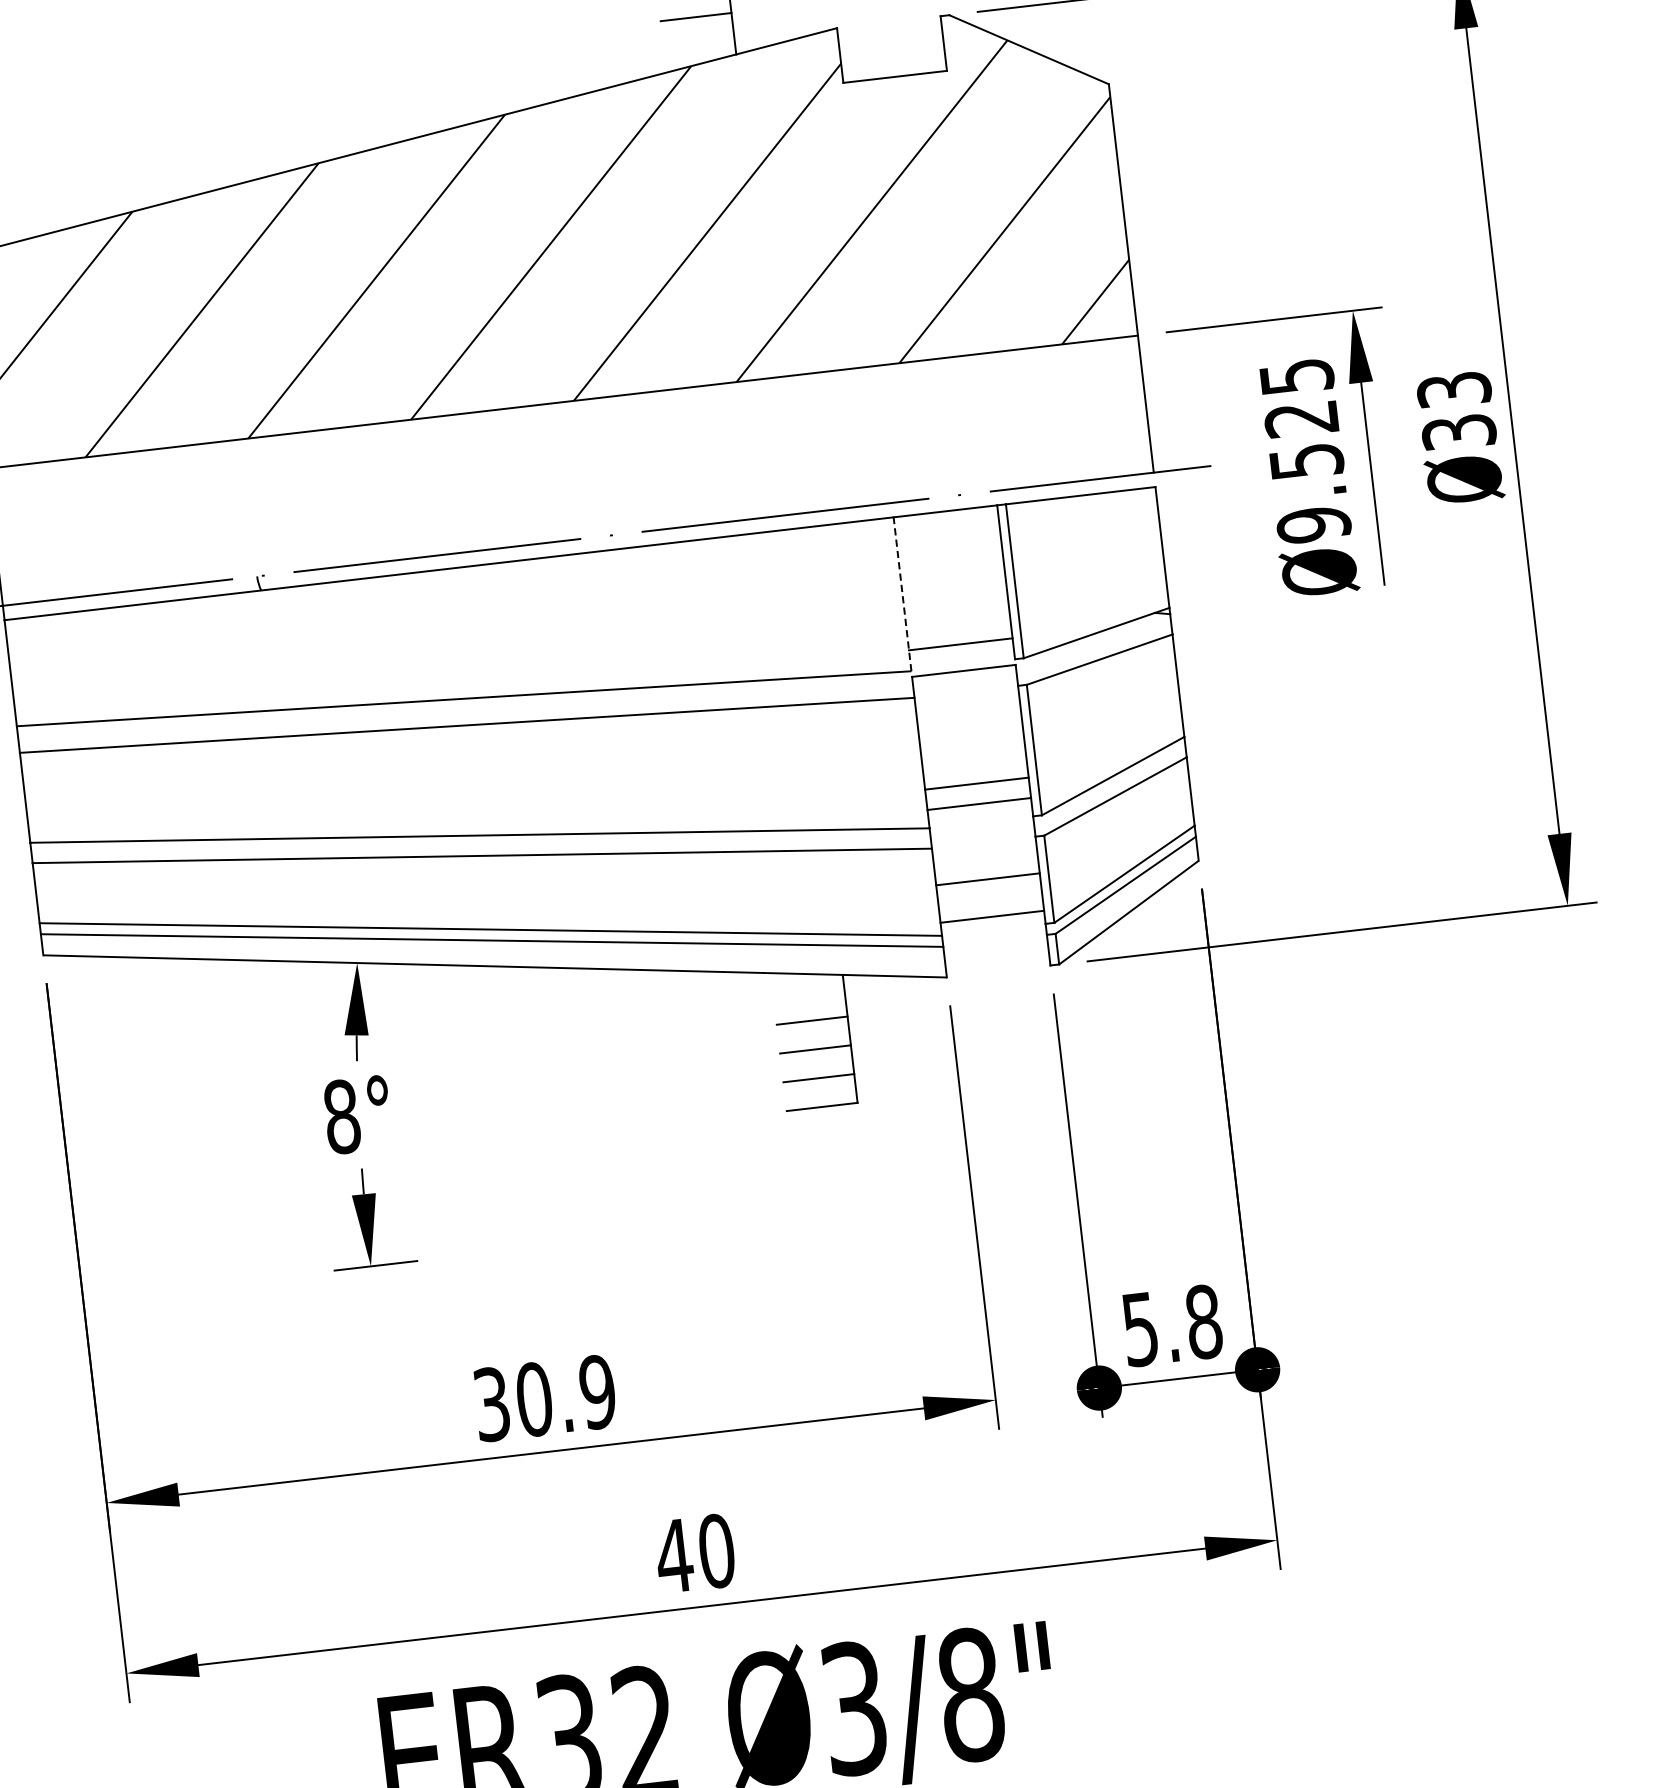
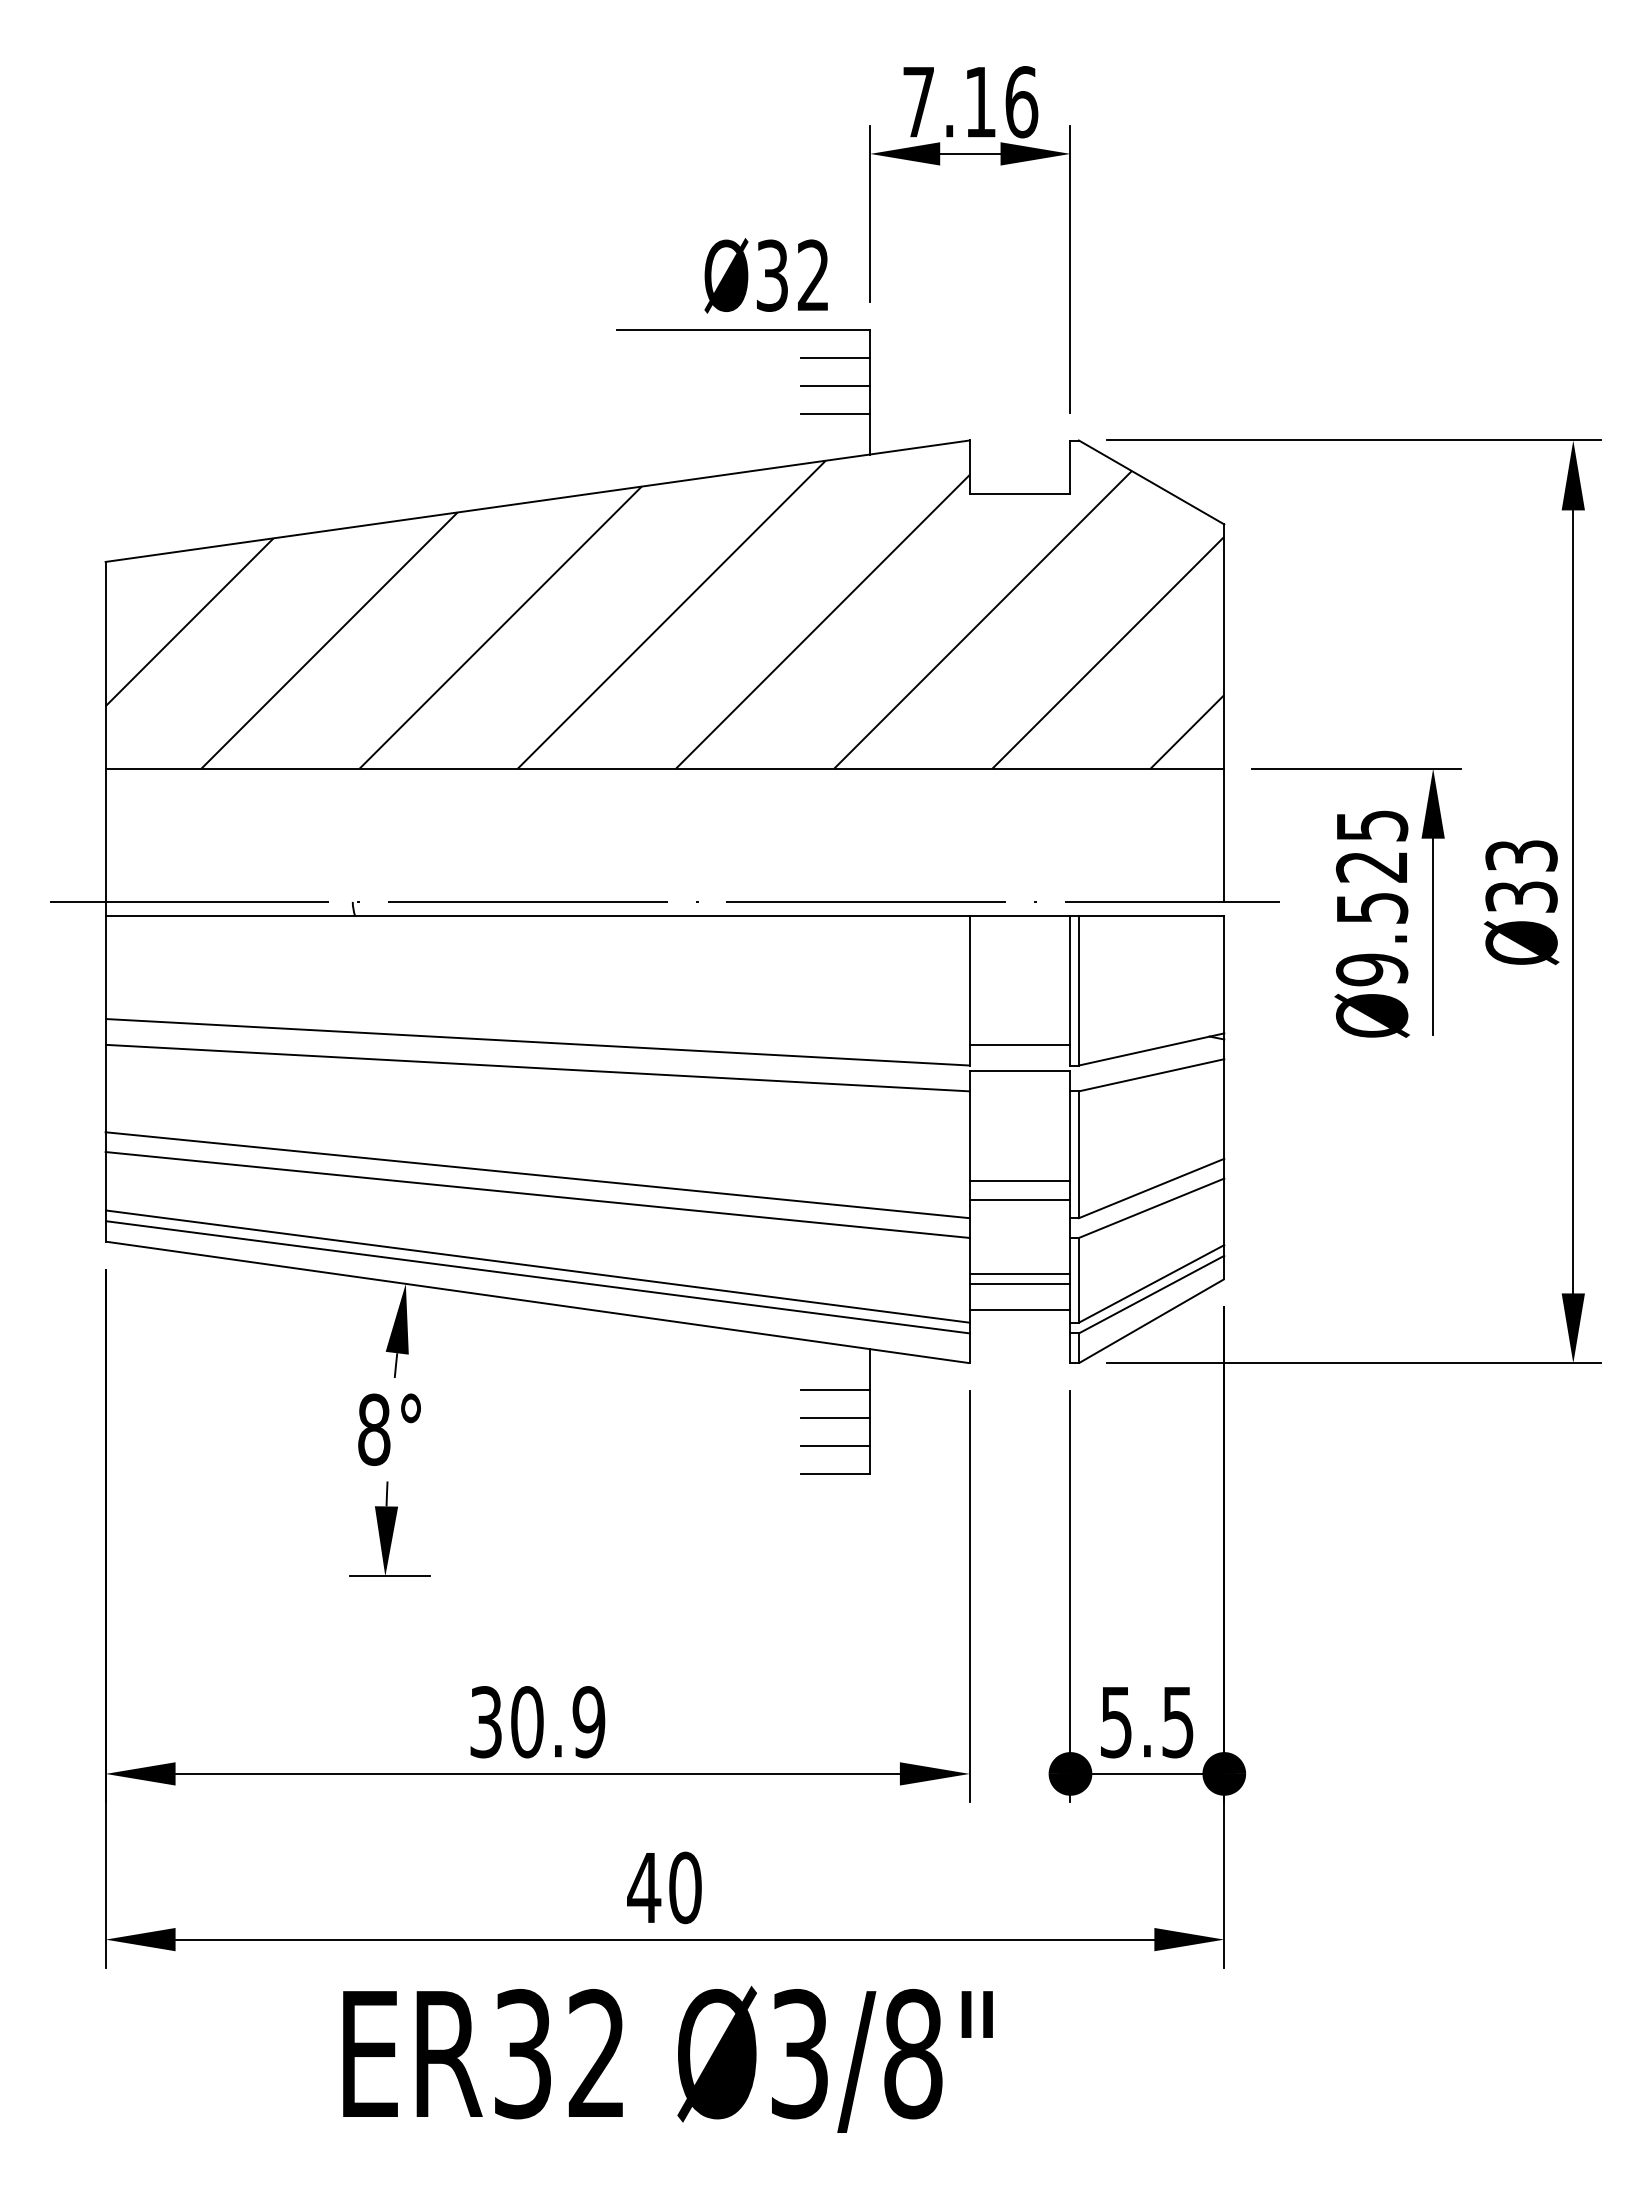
line: (902, 594) -> (969, 990), dashed -> solid
line: (988, 890) -> (1019, 1284), added
text: (1204, 1322) -> (1178, 1722), 5.8 -> 5.5

